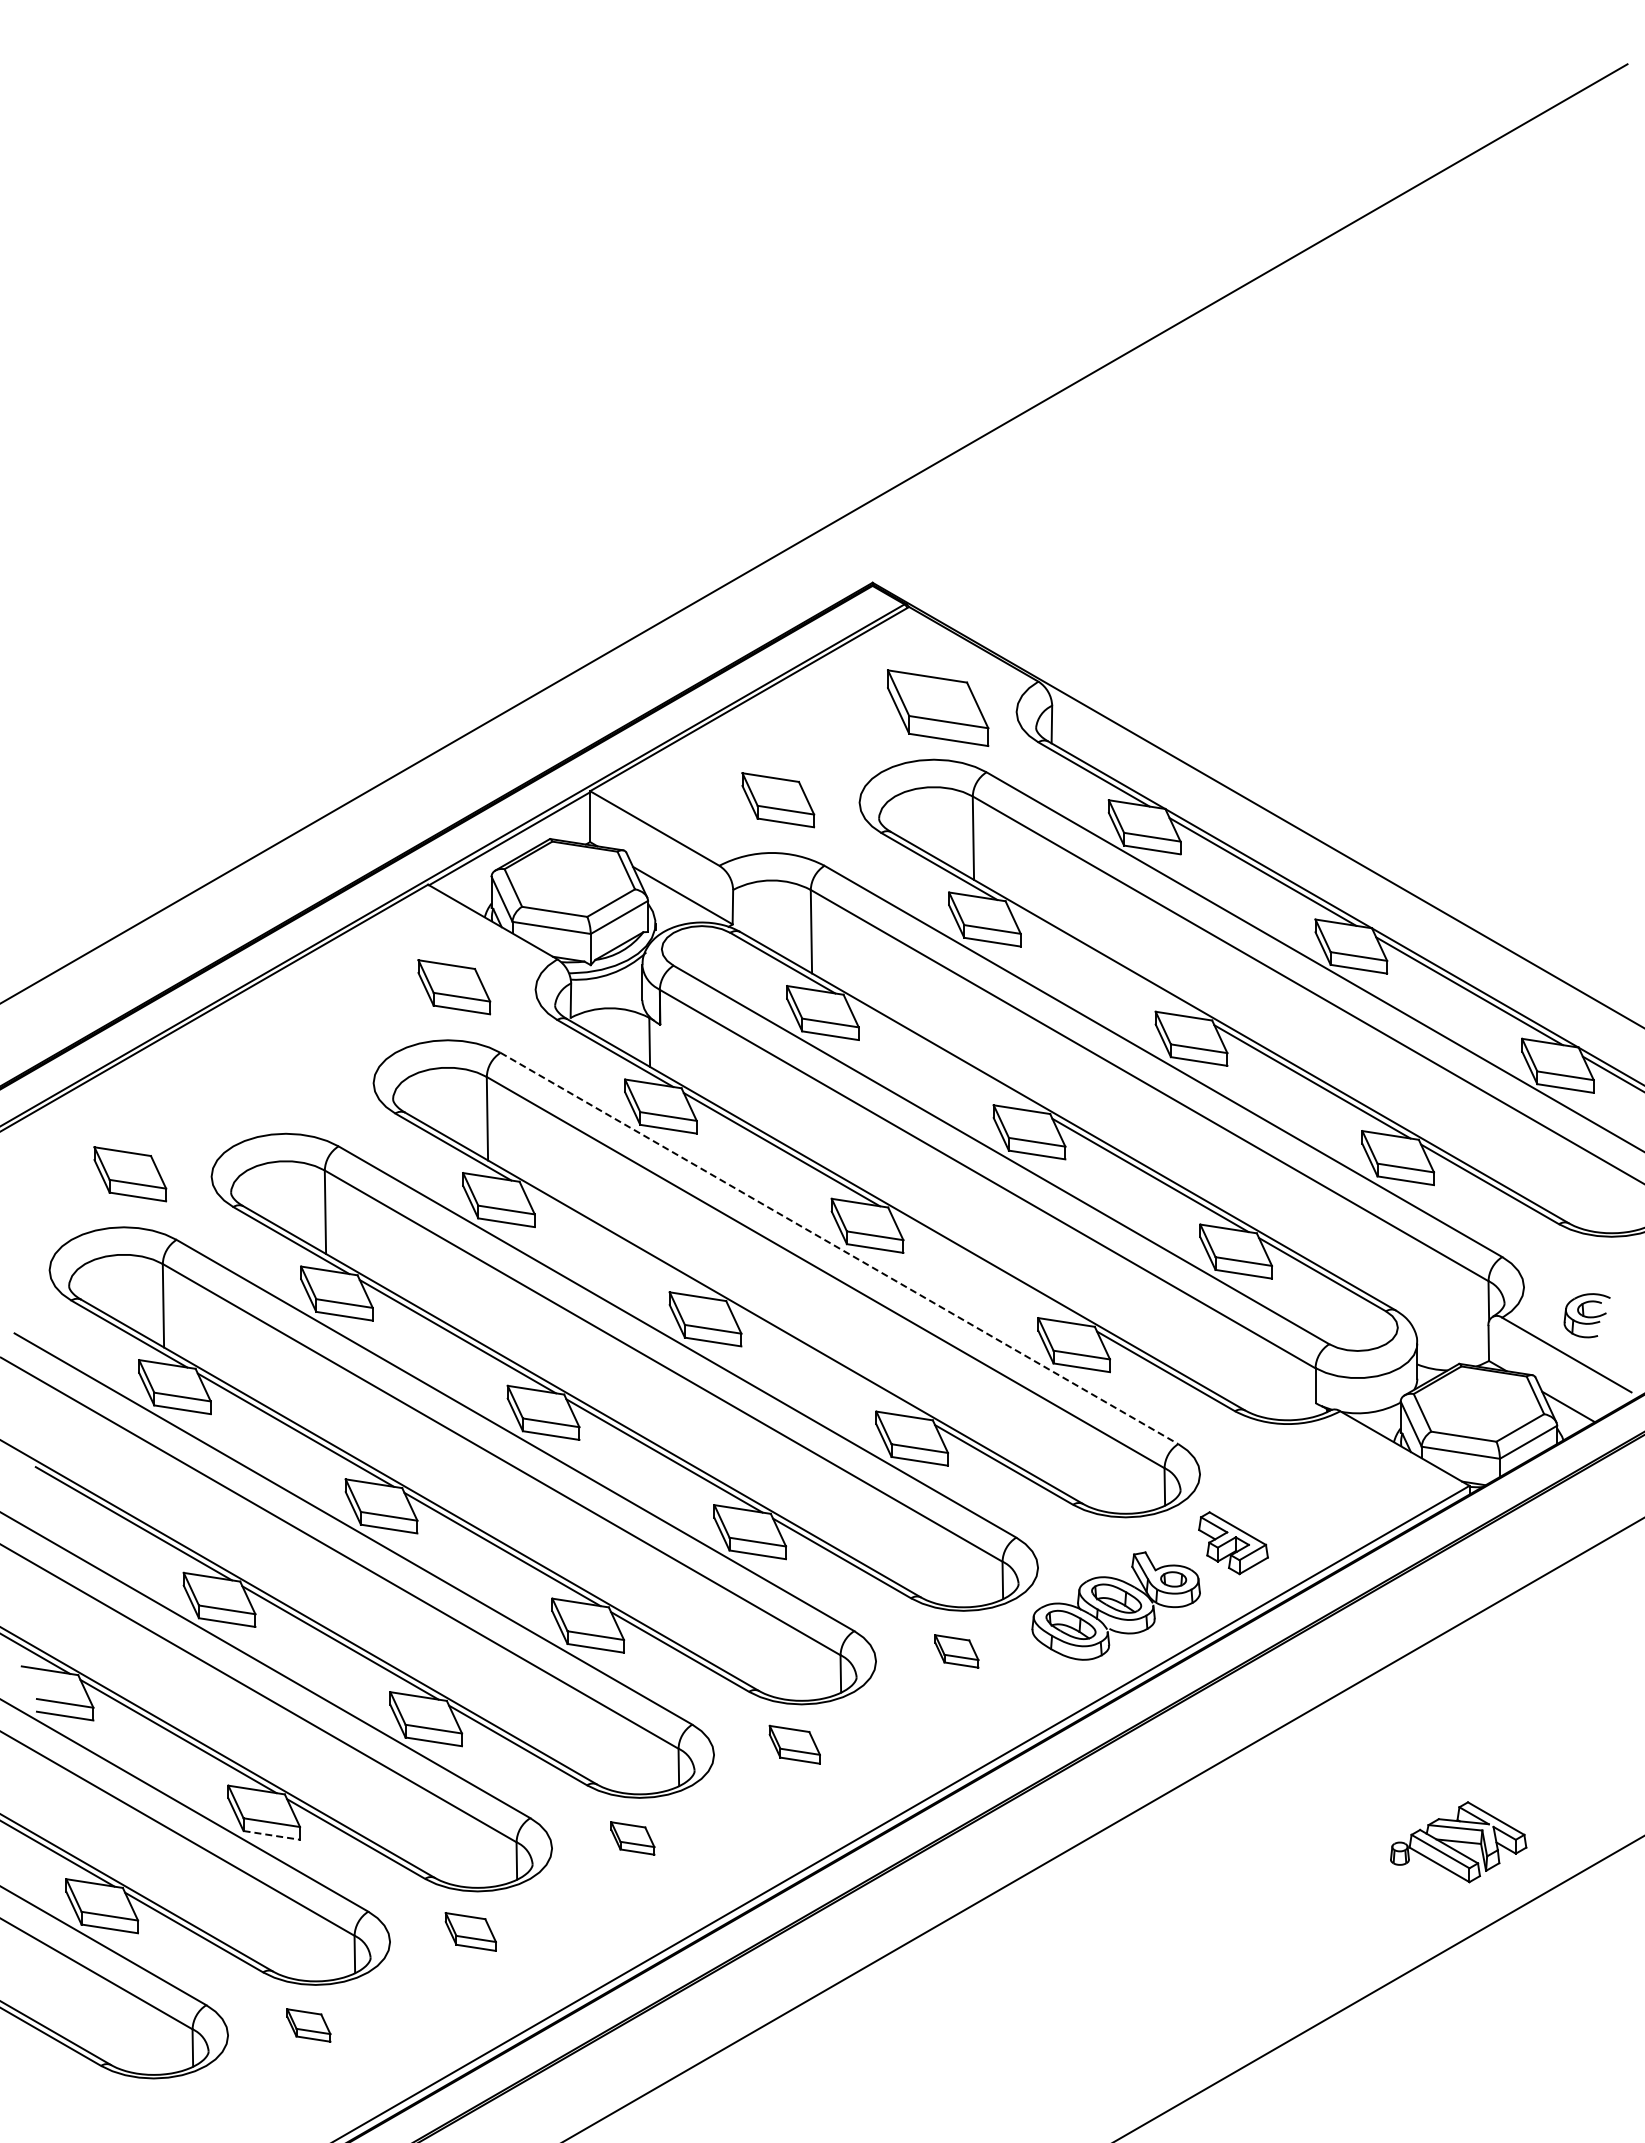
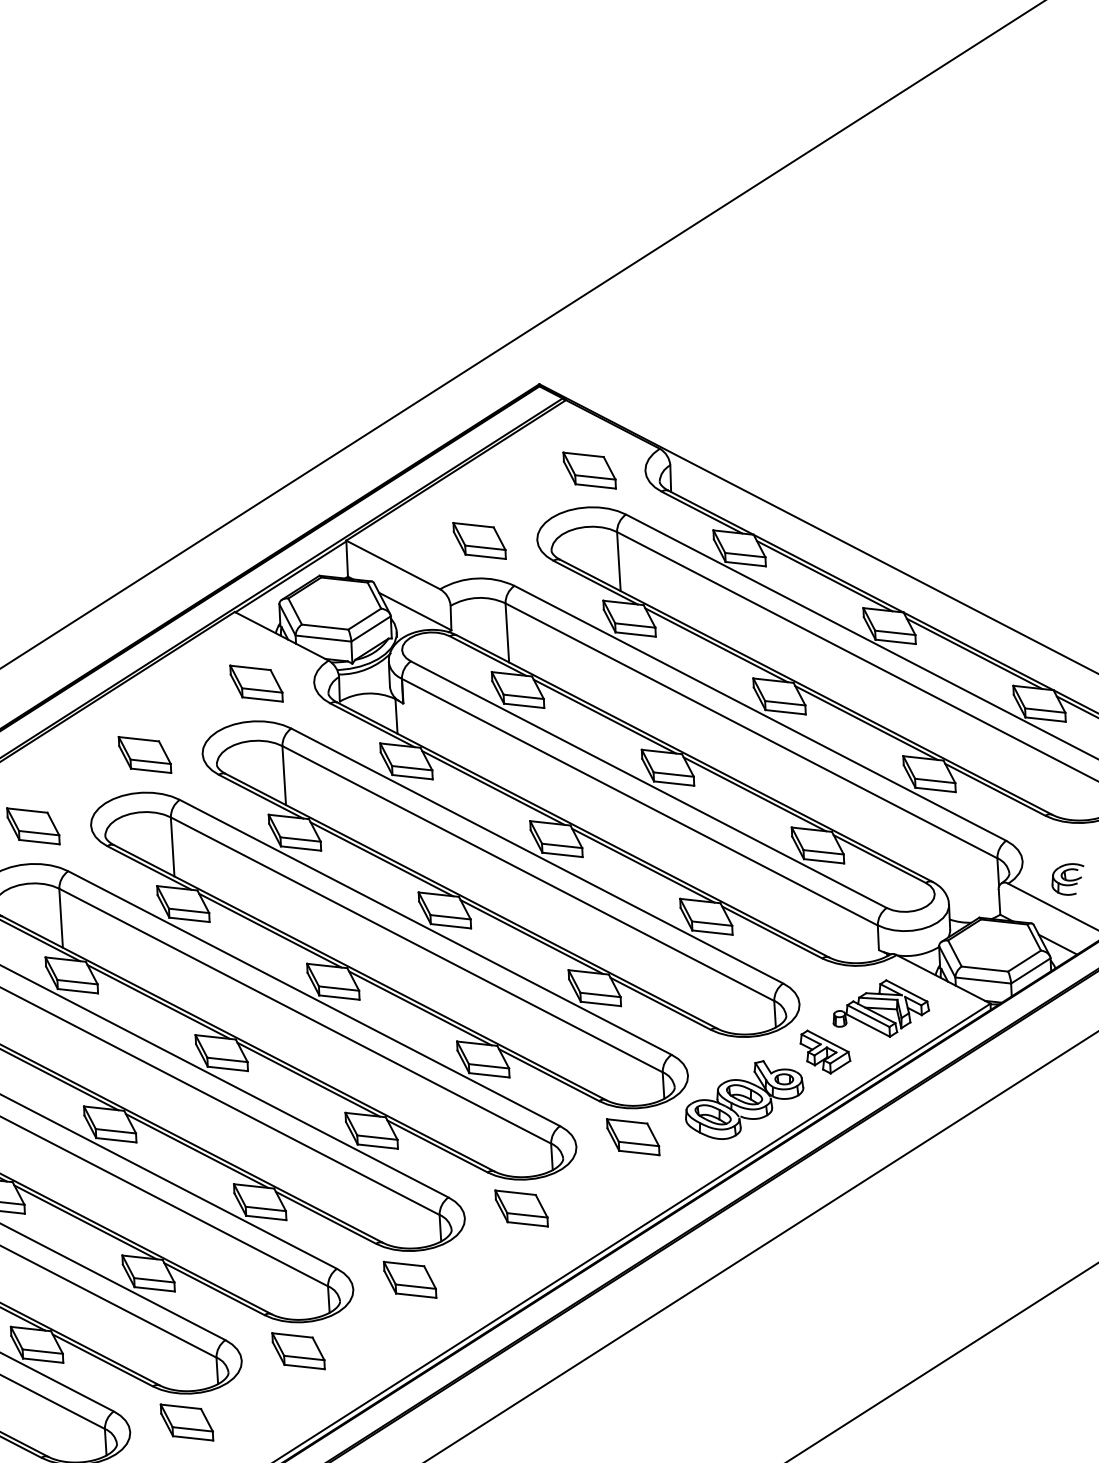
part: (937, 707) -> (589, 470), size x0.71
line: (1105, 962) -> (716, 645), added
line: (943, 1055) -> (604, 716), added
part: (292, 1080) -> (145, 754), added
line: (619, 1242) -> (381, 858), added
line: (839, 1248) -> (537, 856), dashed -> solid
line: (988, 1268) -> (643, 865), added
line: (826, 1362) -> (531, 937), added
part: (956, 1651) -> (633, 1137), size x1.67
part: (794, 1744) -> (521, 1208), size x1.43
line: (271, 1835) -> (154, 1289), dashed -> solid
part: (632, 1838) -> (409, 1279), size x1.67
part: (1458, 1842) -> (880, 1009), moved
part: (470, 1931) -> (298, 1350), size x1.43
part: (308, 2025) -> (186, 1422), size x1.67

